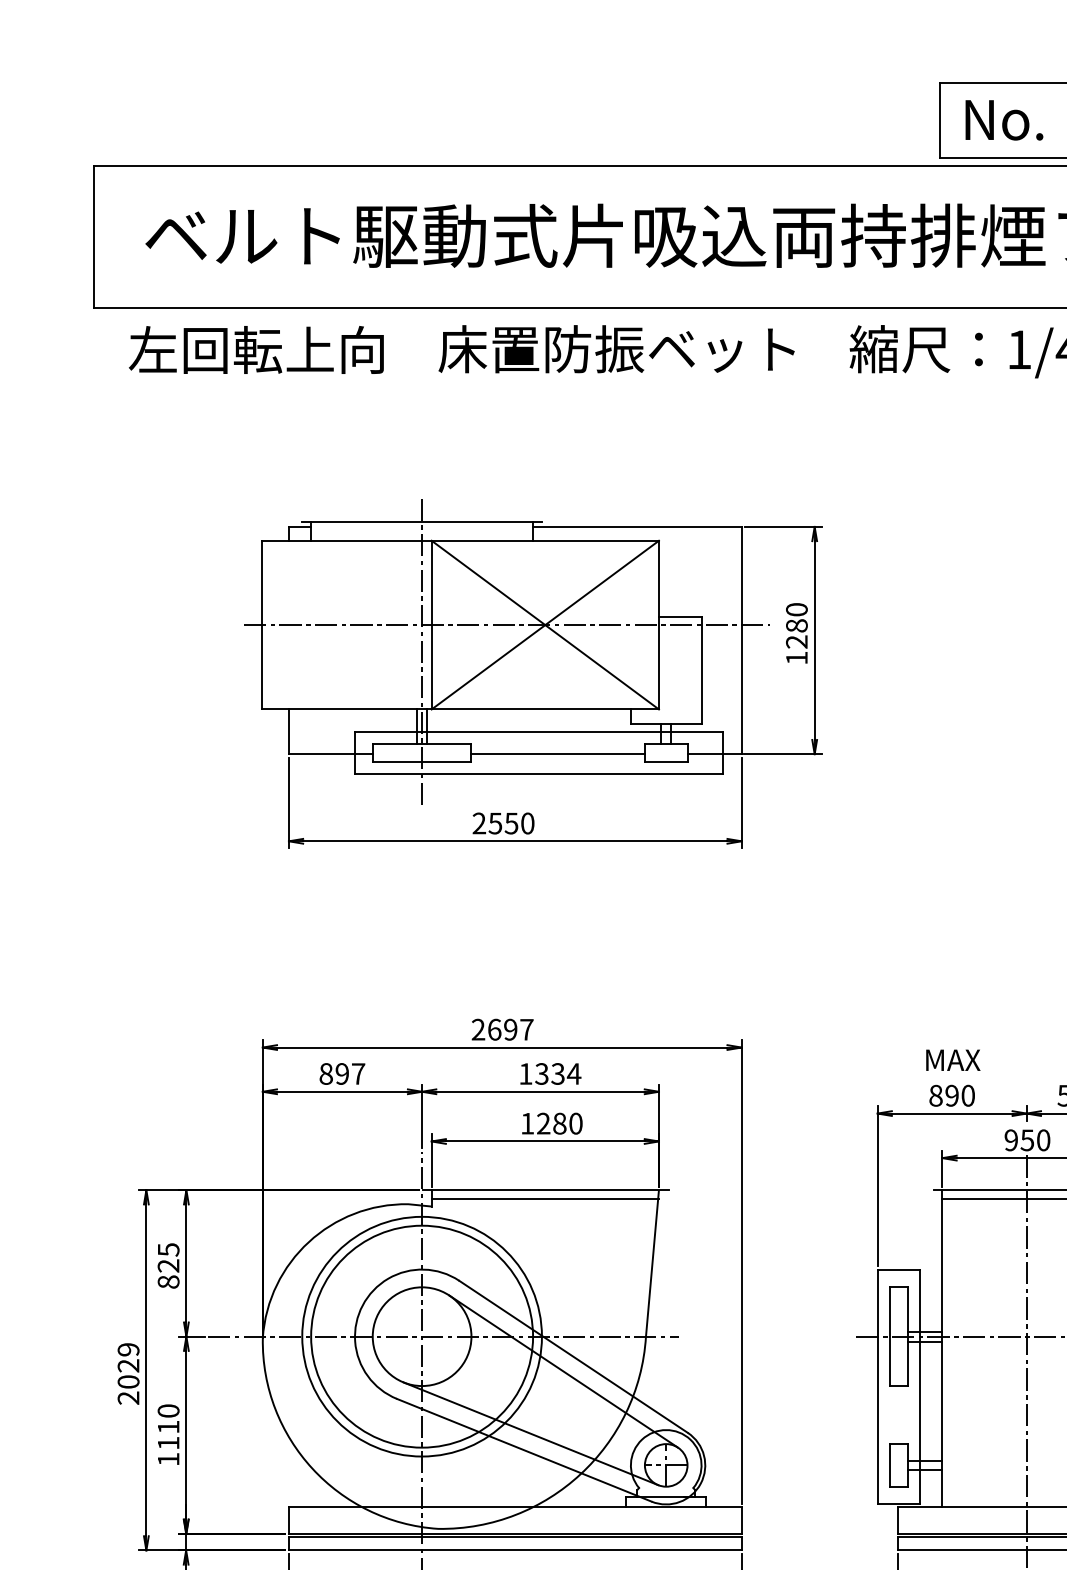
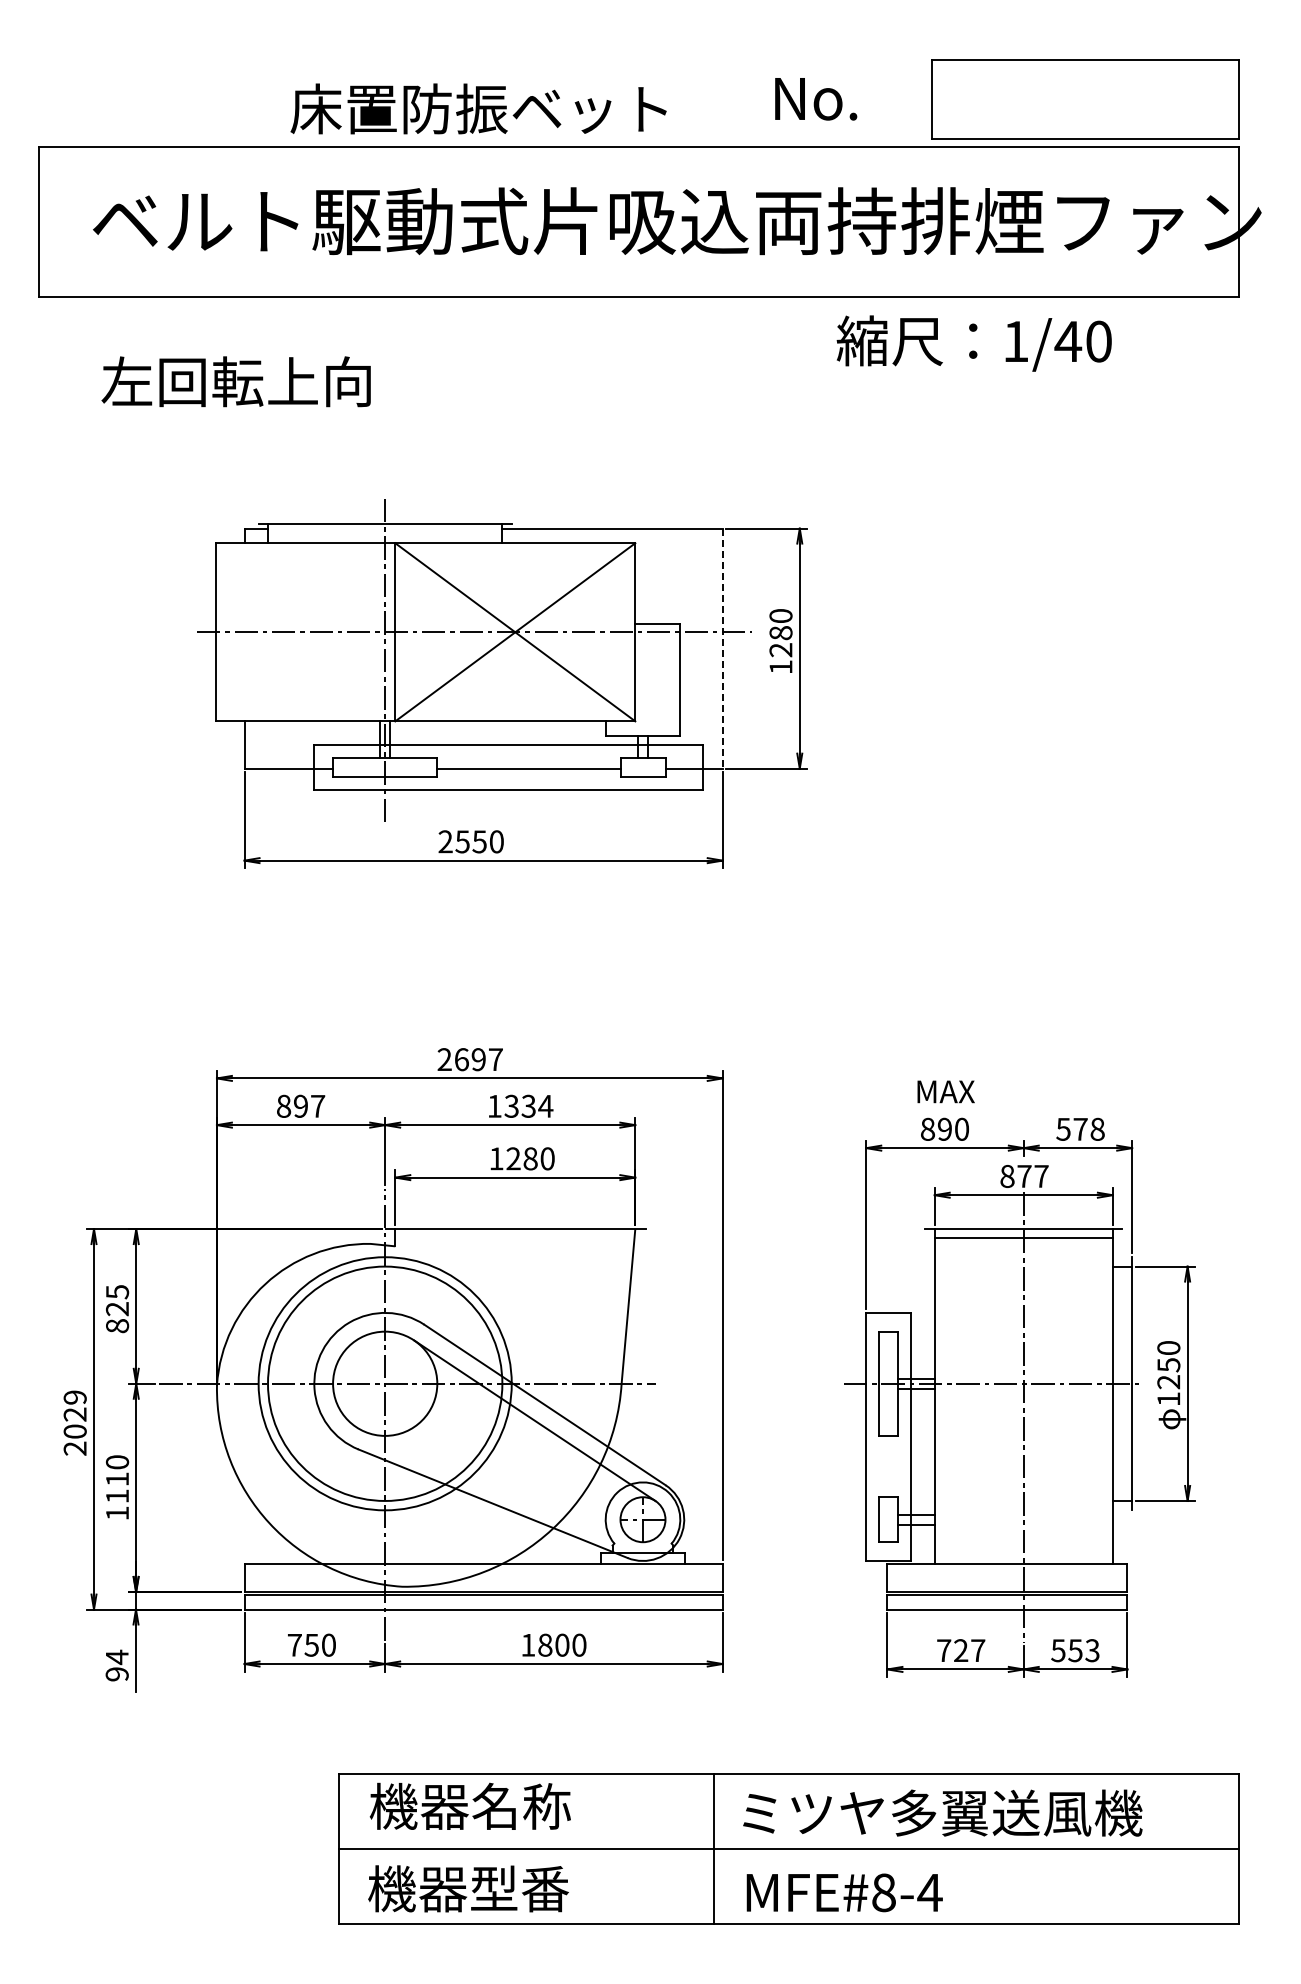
text: (1004, 120) -> (816, 99), moved
text: (616, 348) -> (478, 108), moved
text: (255, 349) -> (235, 381), moved
line: (741, 640) -> (722, 648), solid -> dashed
text: (1027, 1140) -> (1024, 1176), 950 -> 877
line: (545, 1199) -> (515, 1238), removed
line: (530, 1433) -> (499, 1486), removed

